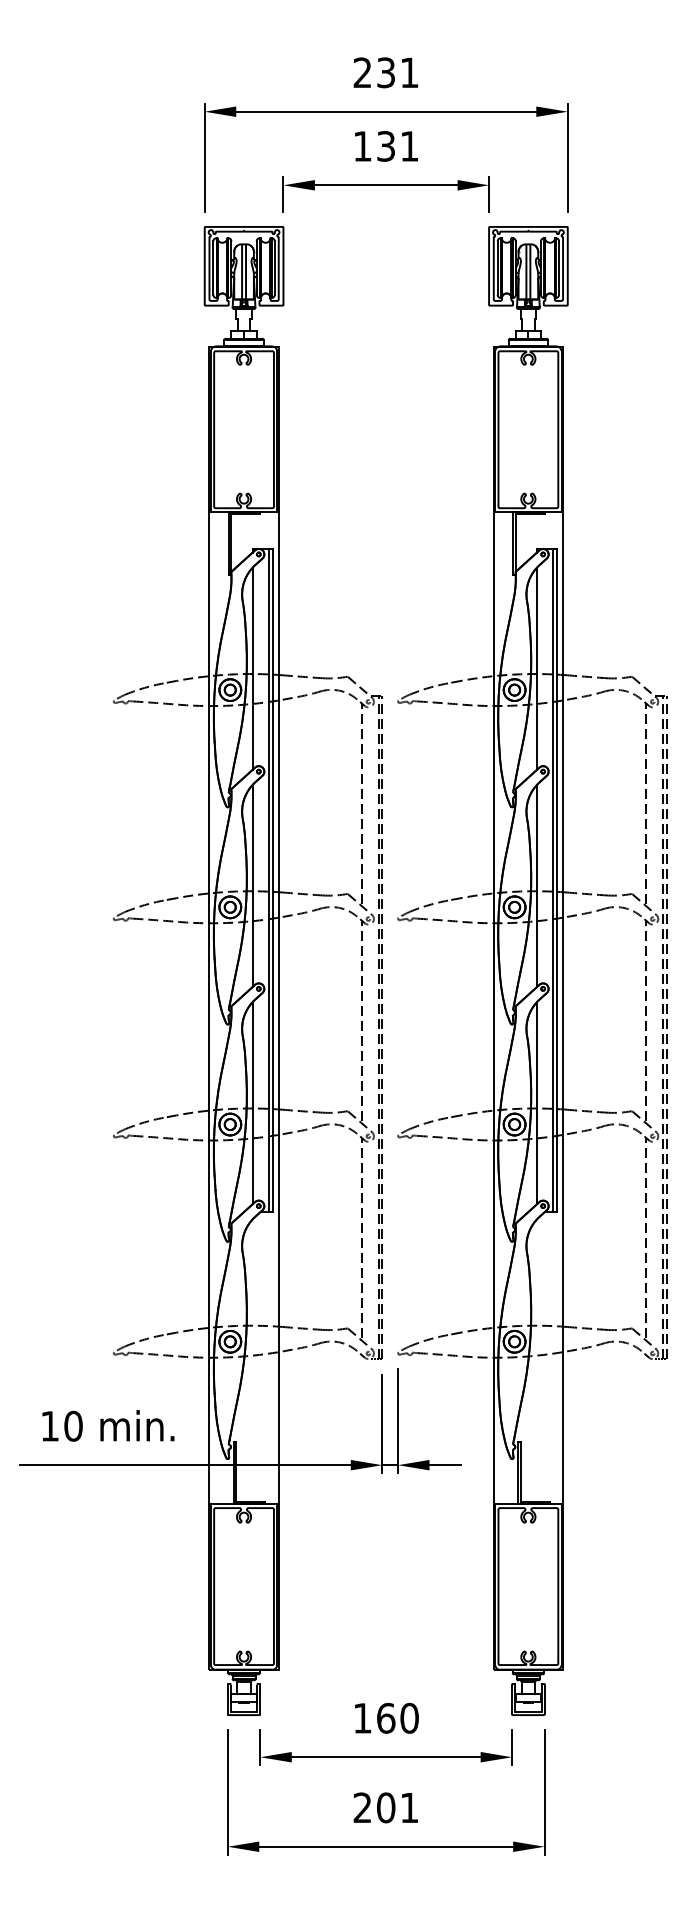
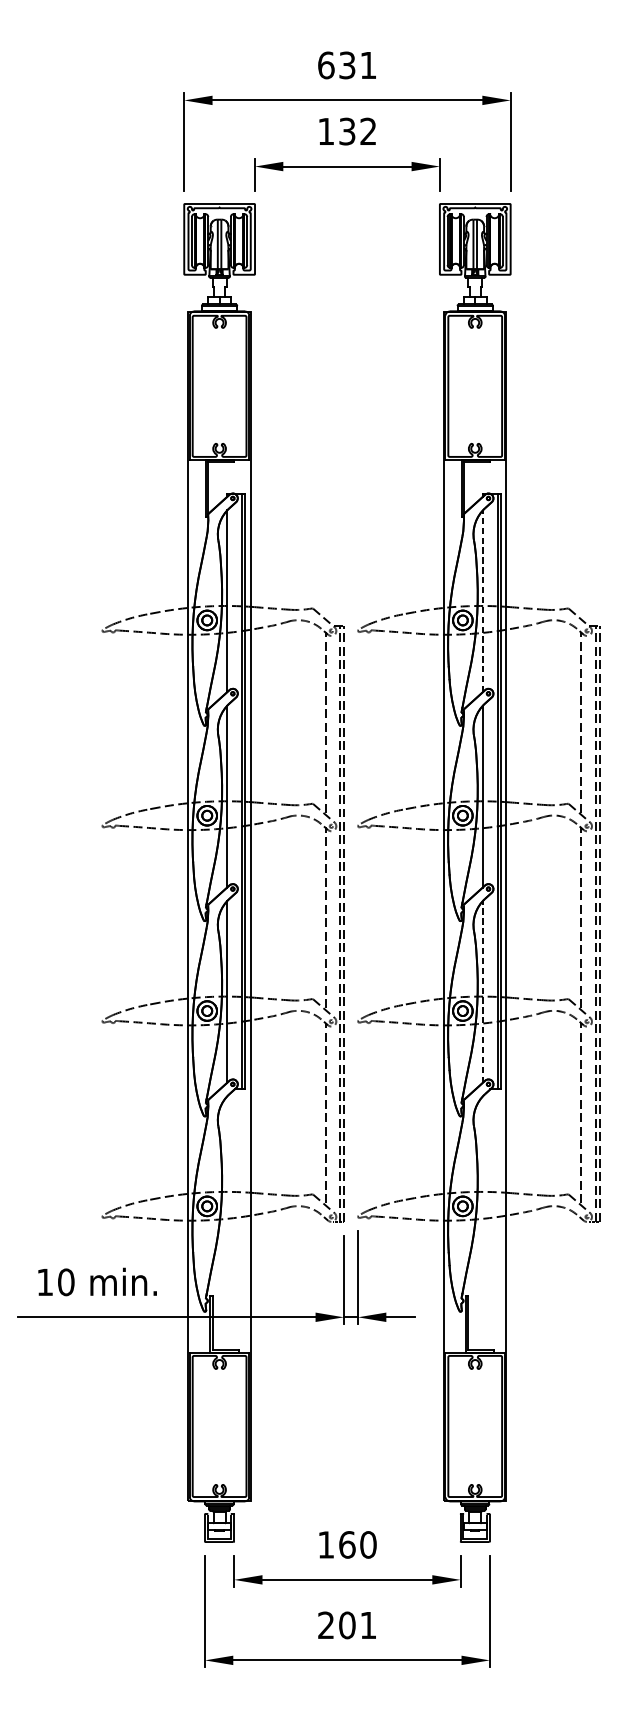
text: (362, 72) -> (326, 65), 231 -> 631
text: (409, 146) -> (368, 131), 131 -> 132
line: (536, 668) -> (482, 601), solid -> dashed
line: (536, 1102) -> (482, 991), solid -> dashed

